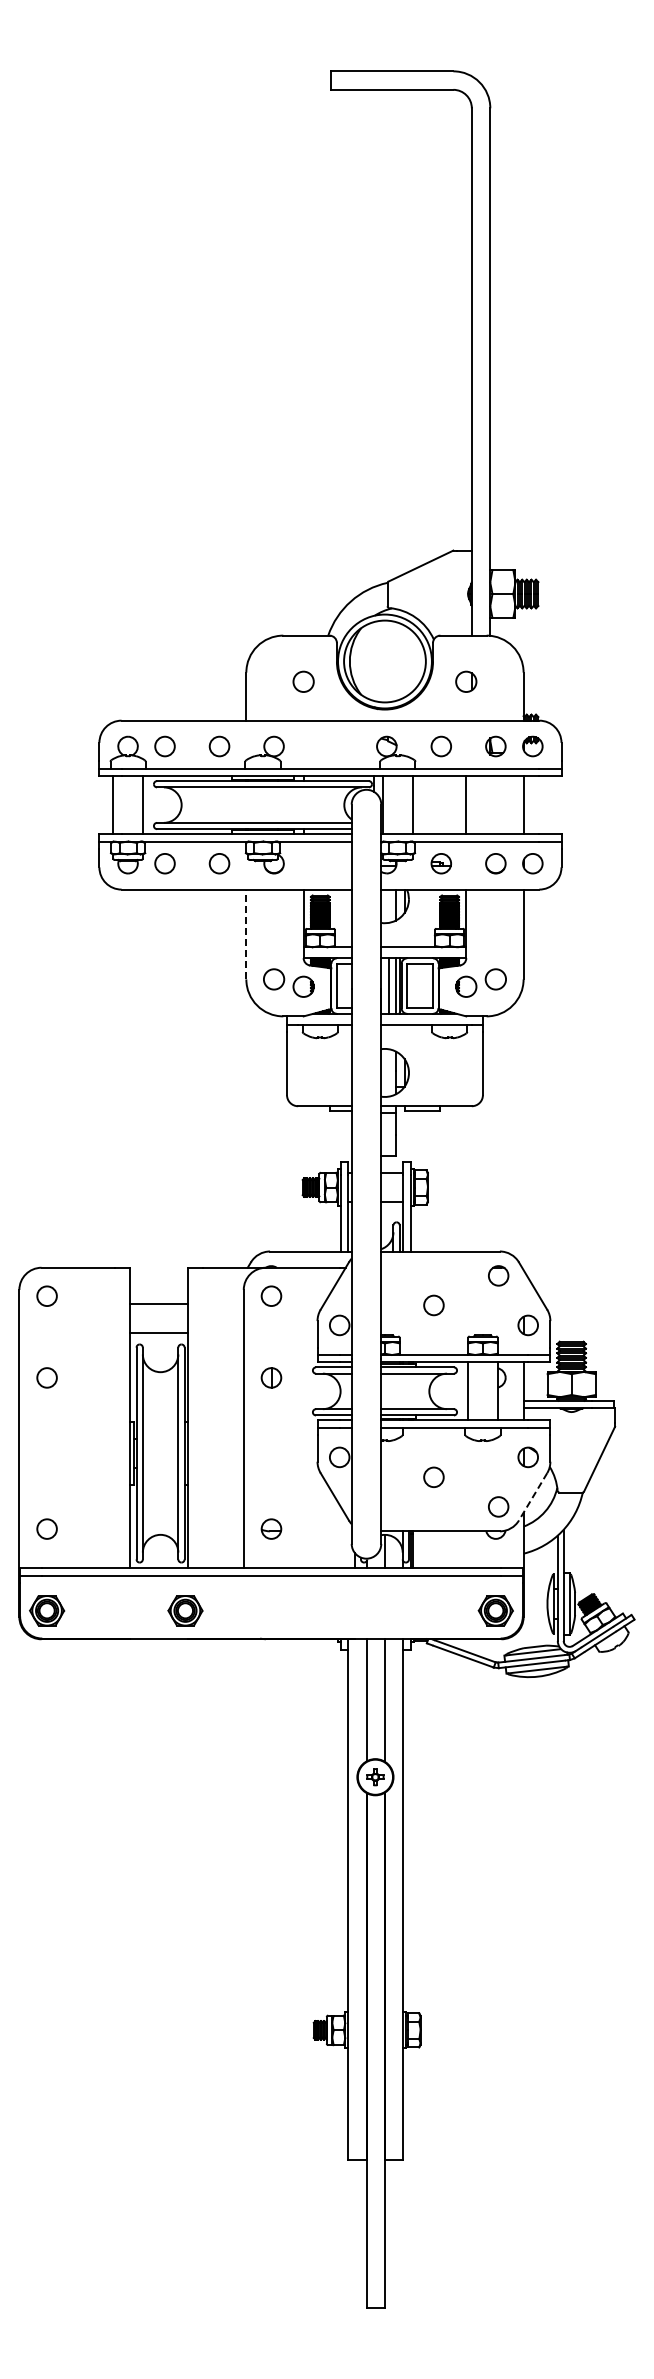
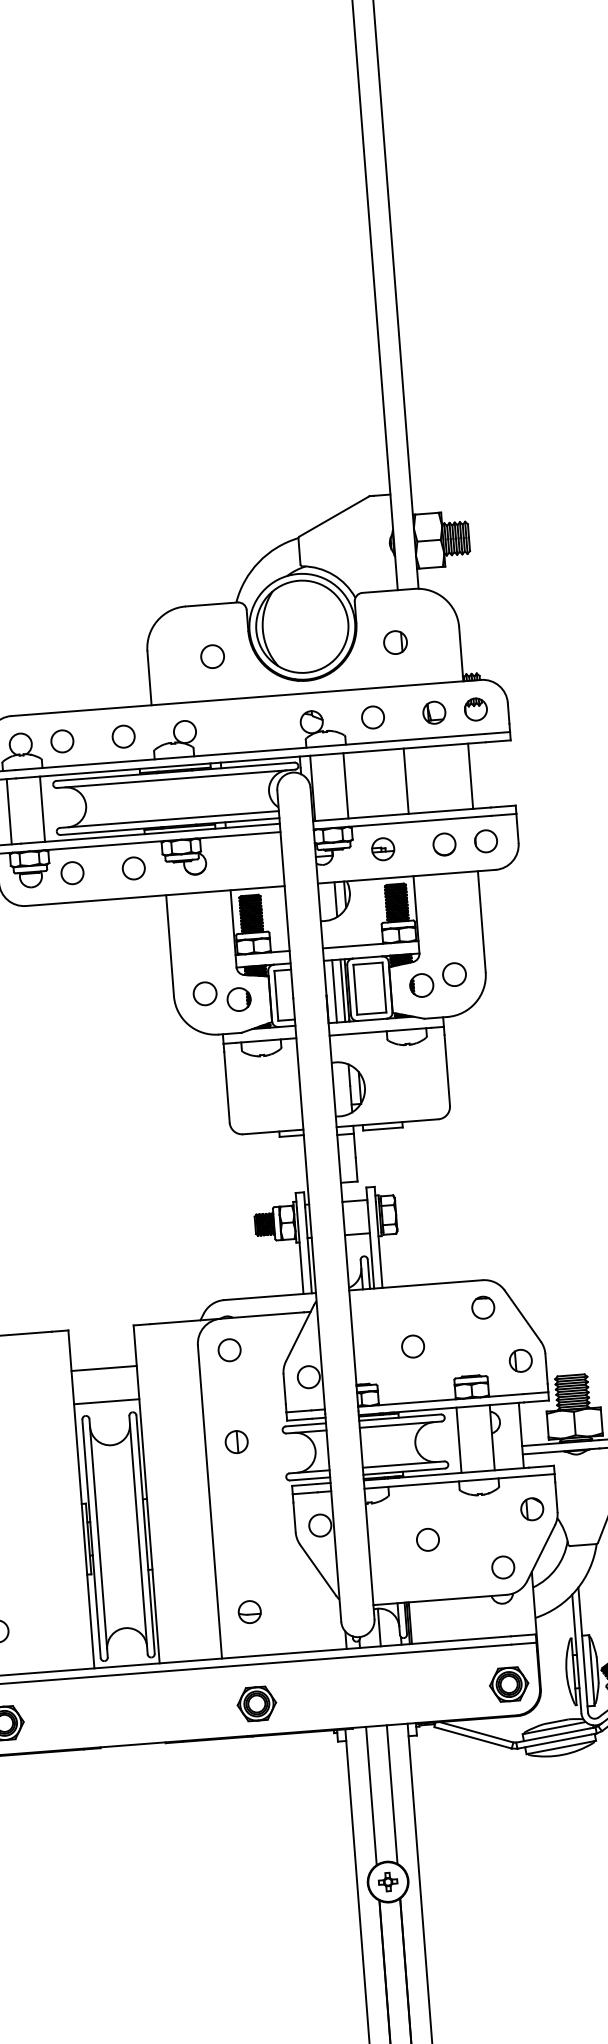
line: (246, 934) -> (170, 945), dashed -> solid
line: (533, 1496) -> (541, 1552), dashed -> solid
part: (185, 1610) -> (256, 1703), moved

